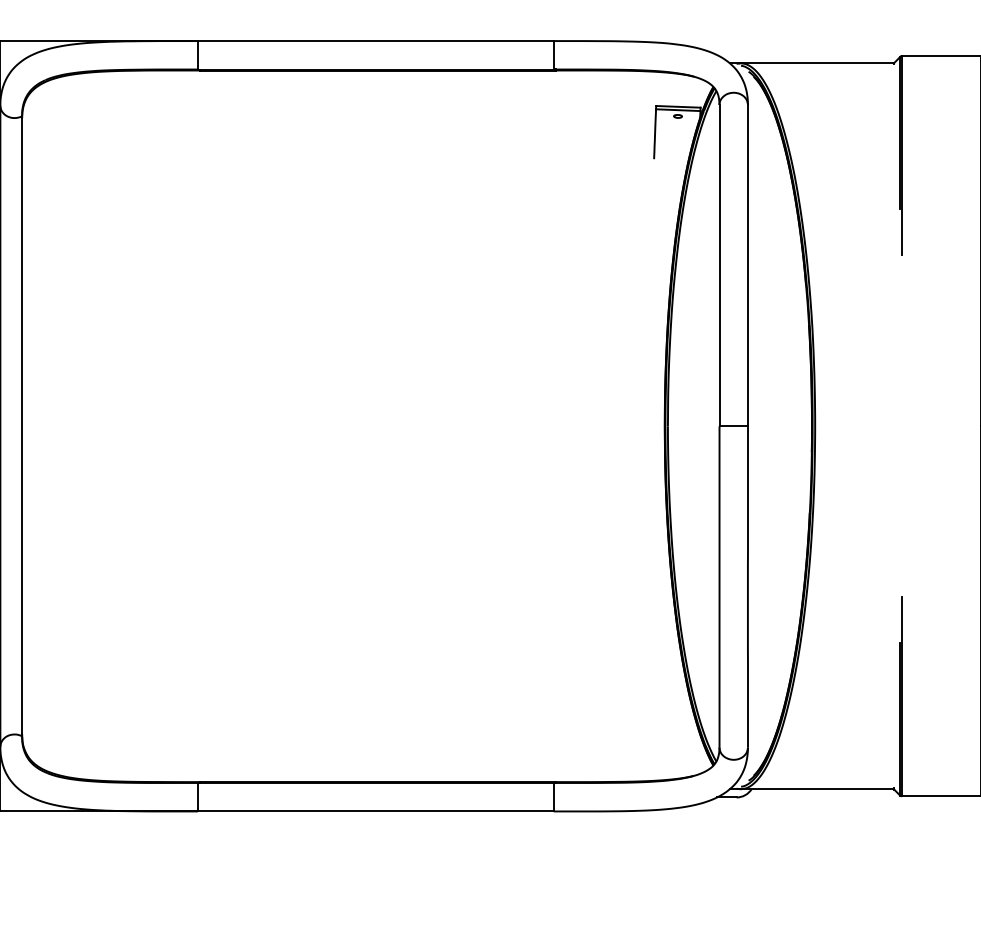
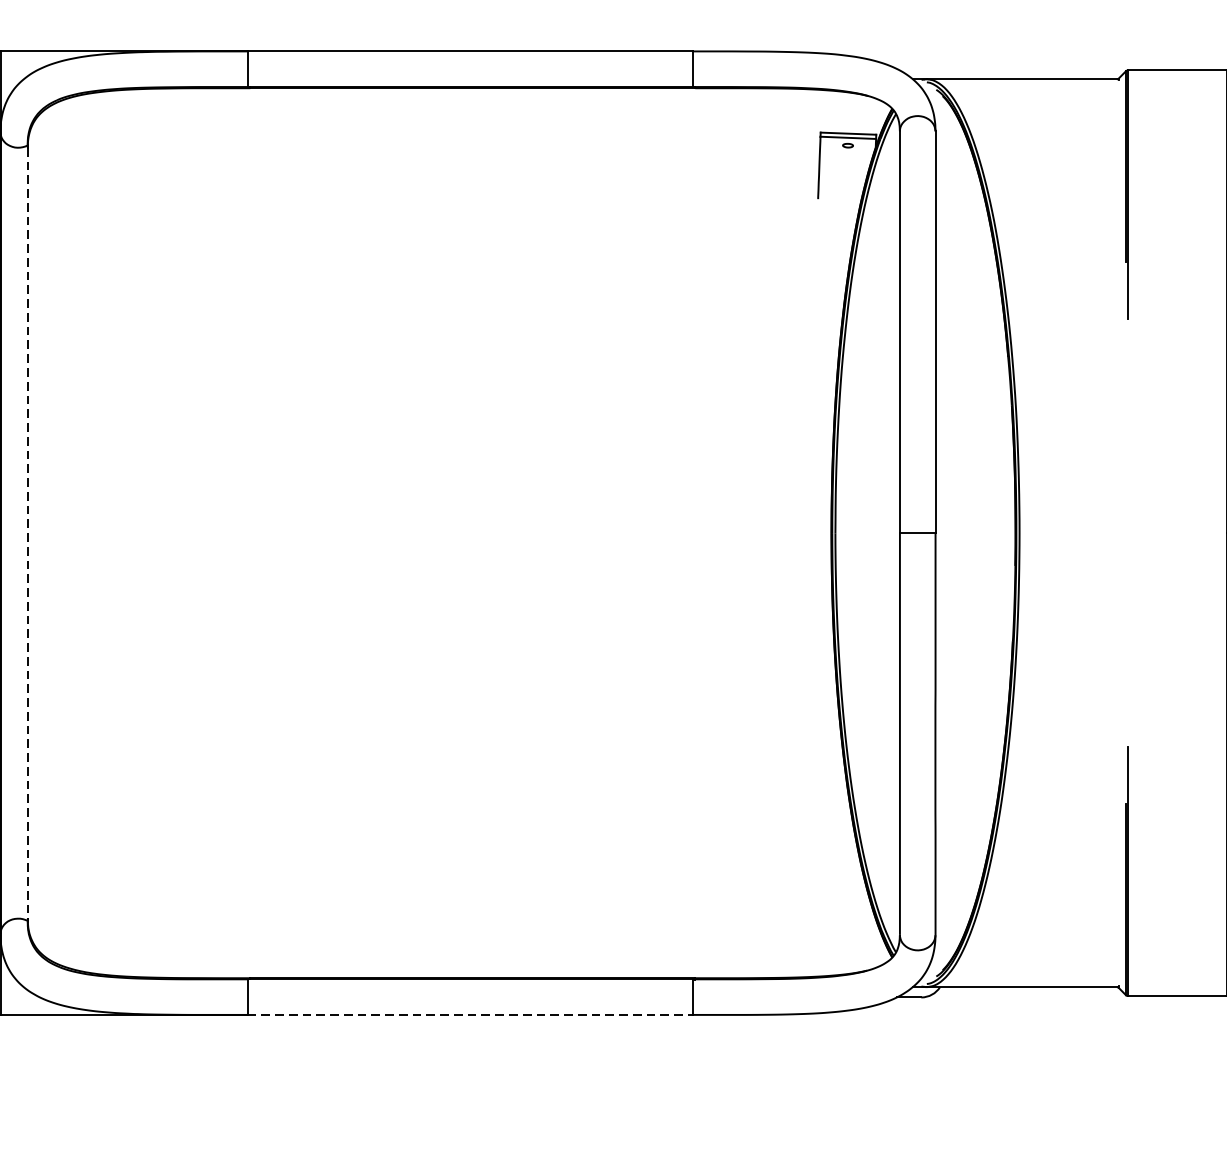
line: (22, 426) -> (28, 533), solid -> dashed
line: (375, 811) -> (469, 1014), solid -> dashed

